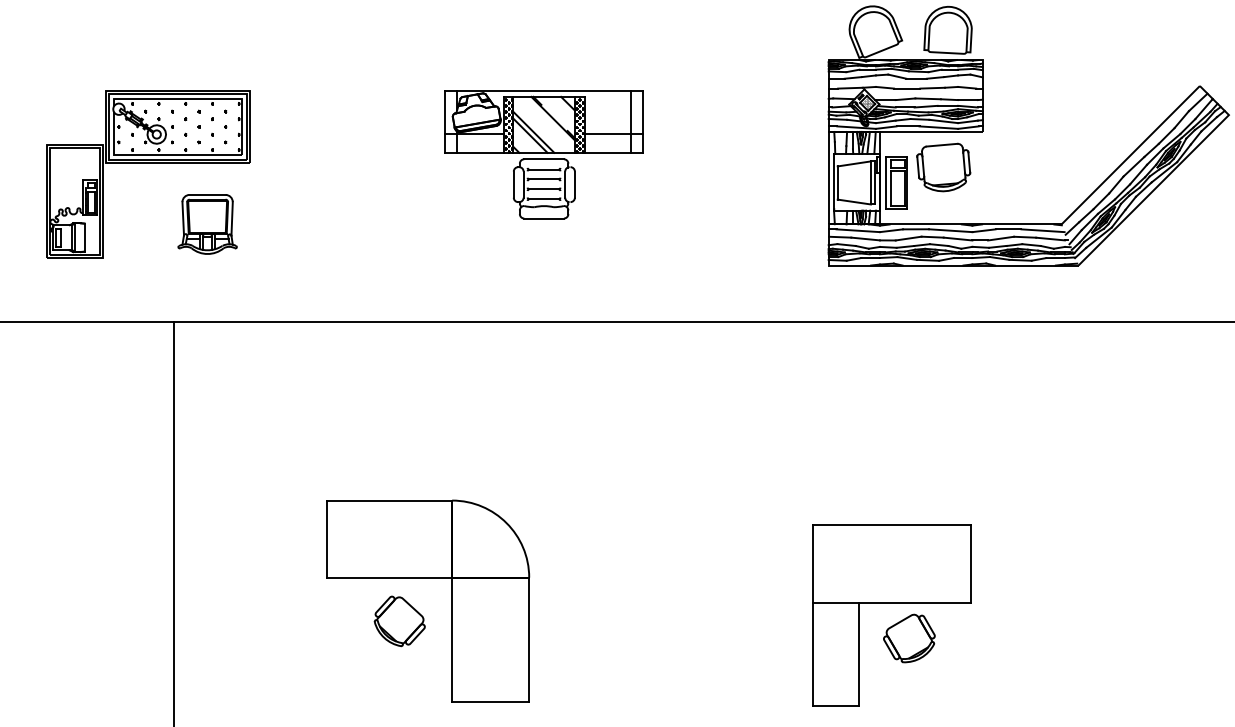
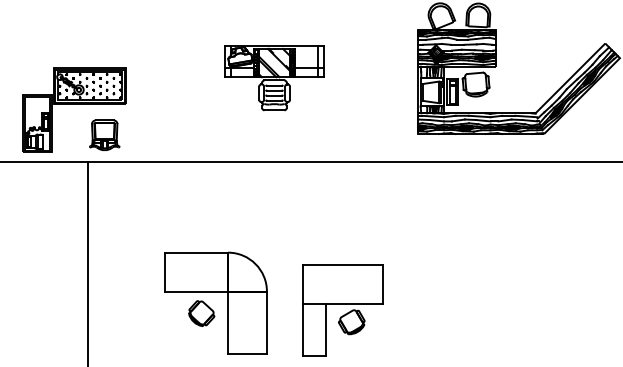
part: (147, 173) -> (74, 109), moved
part: (891, 615) -> (342, 310), moved

